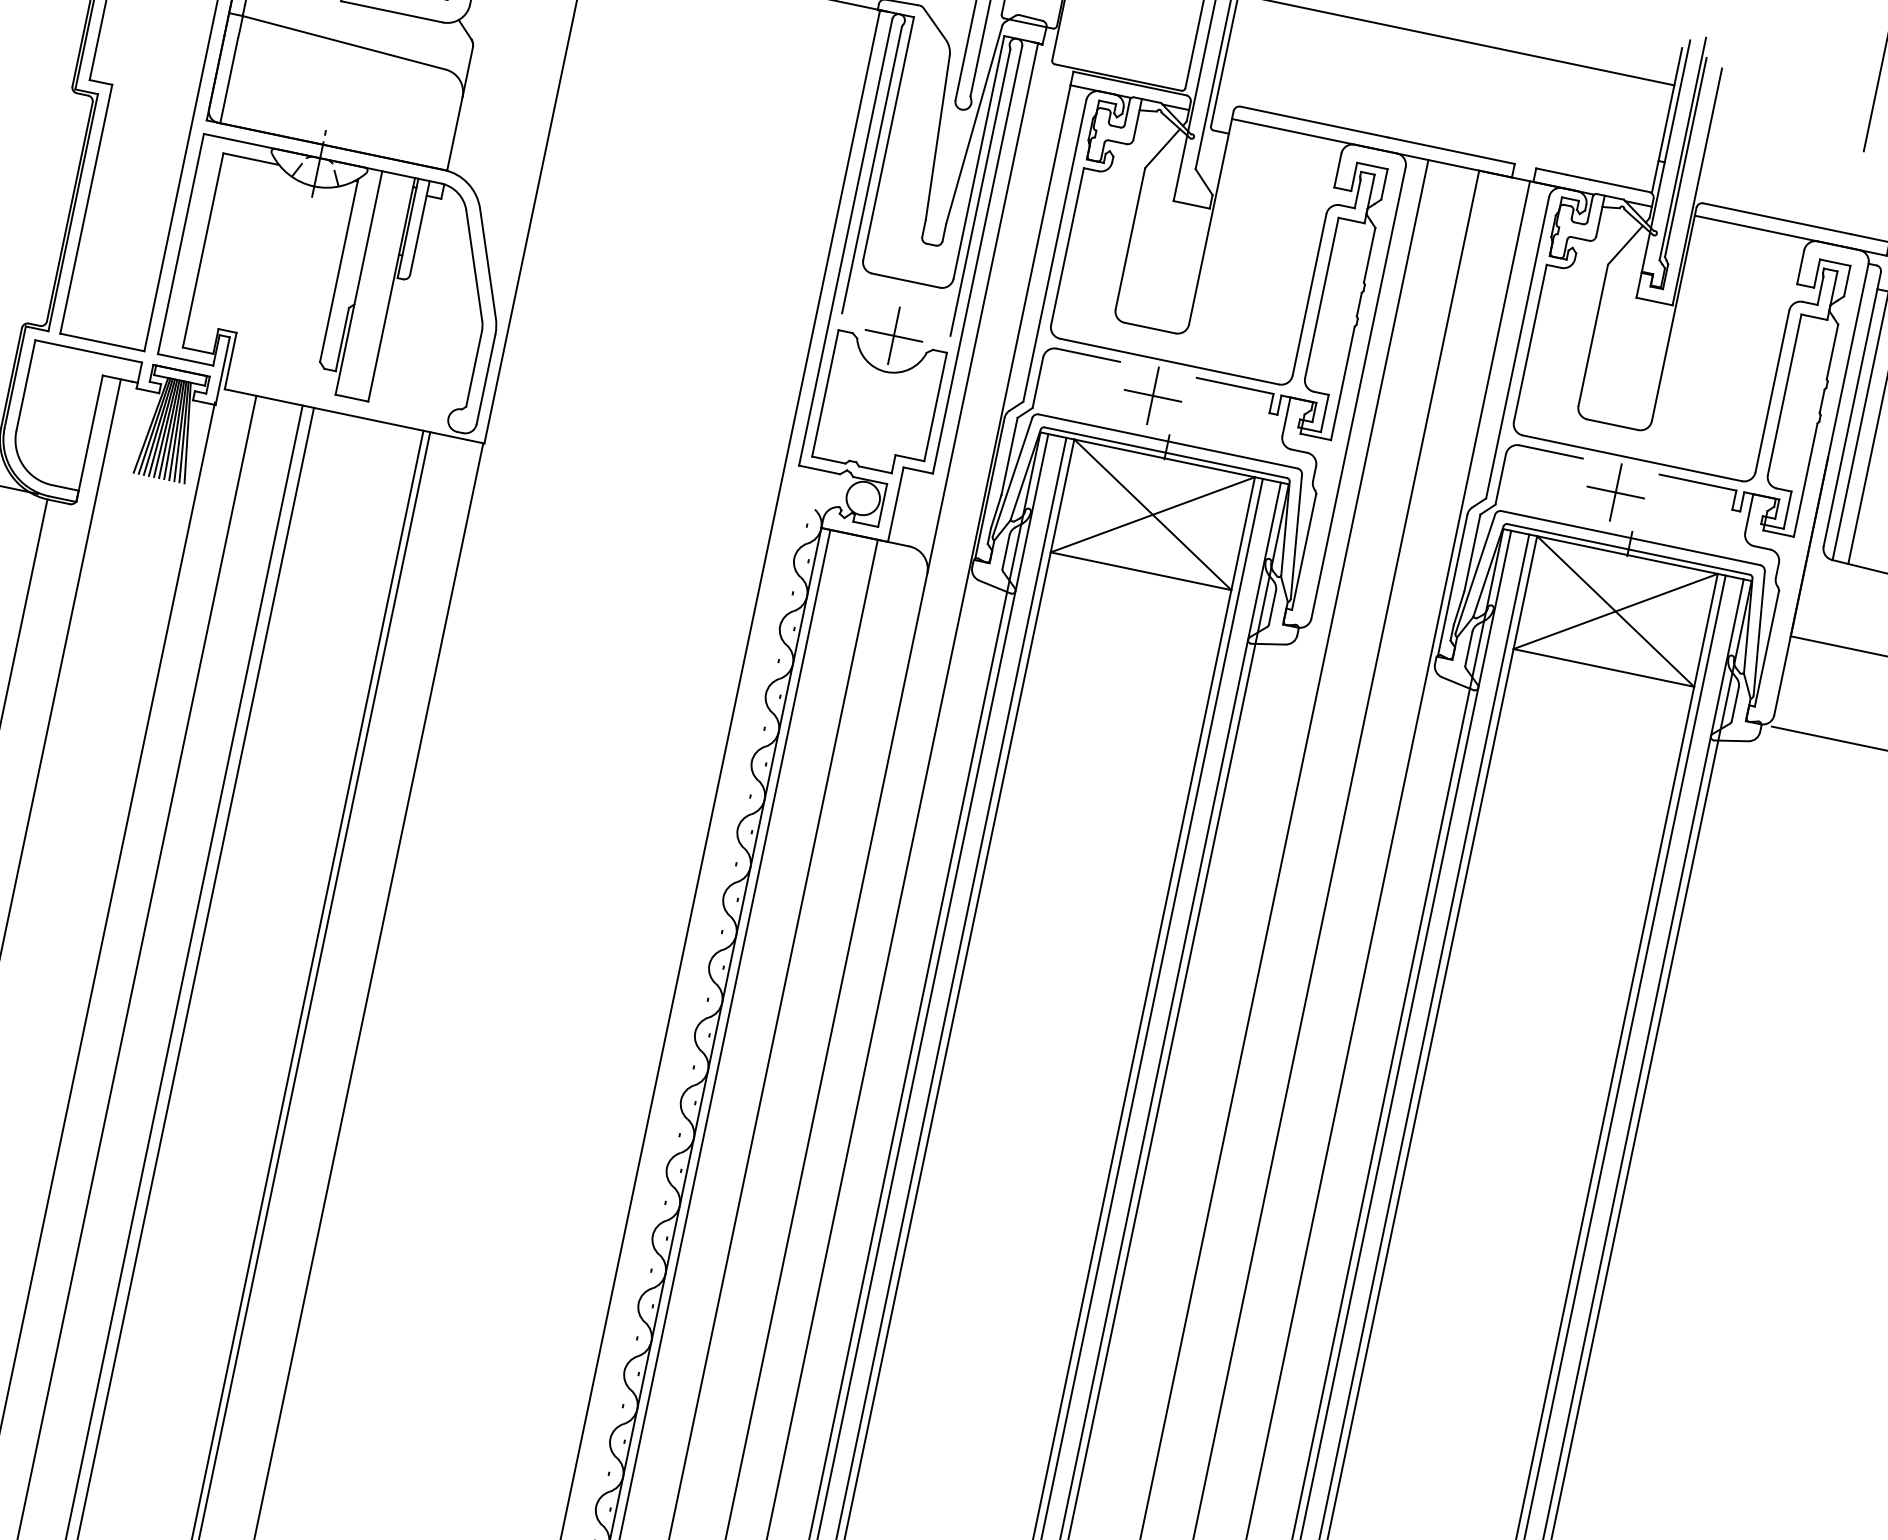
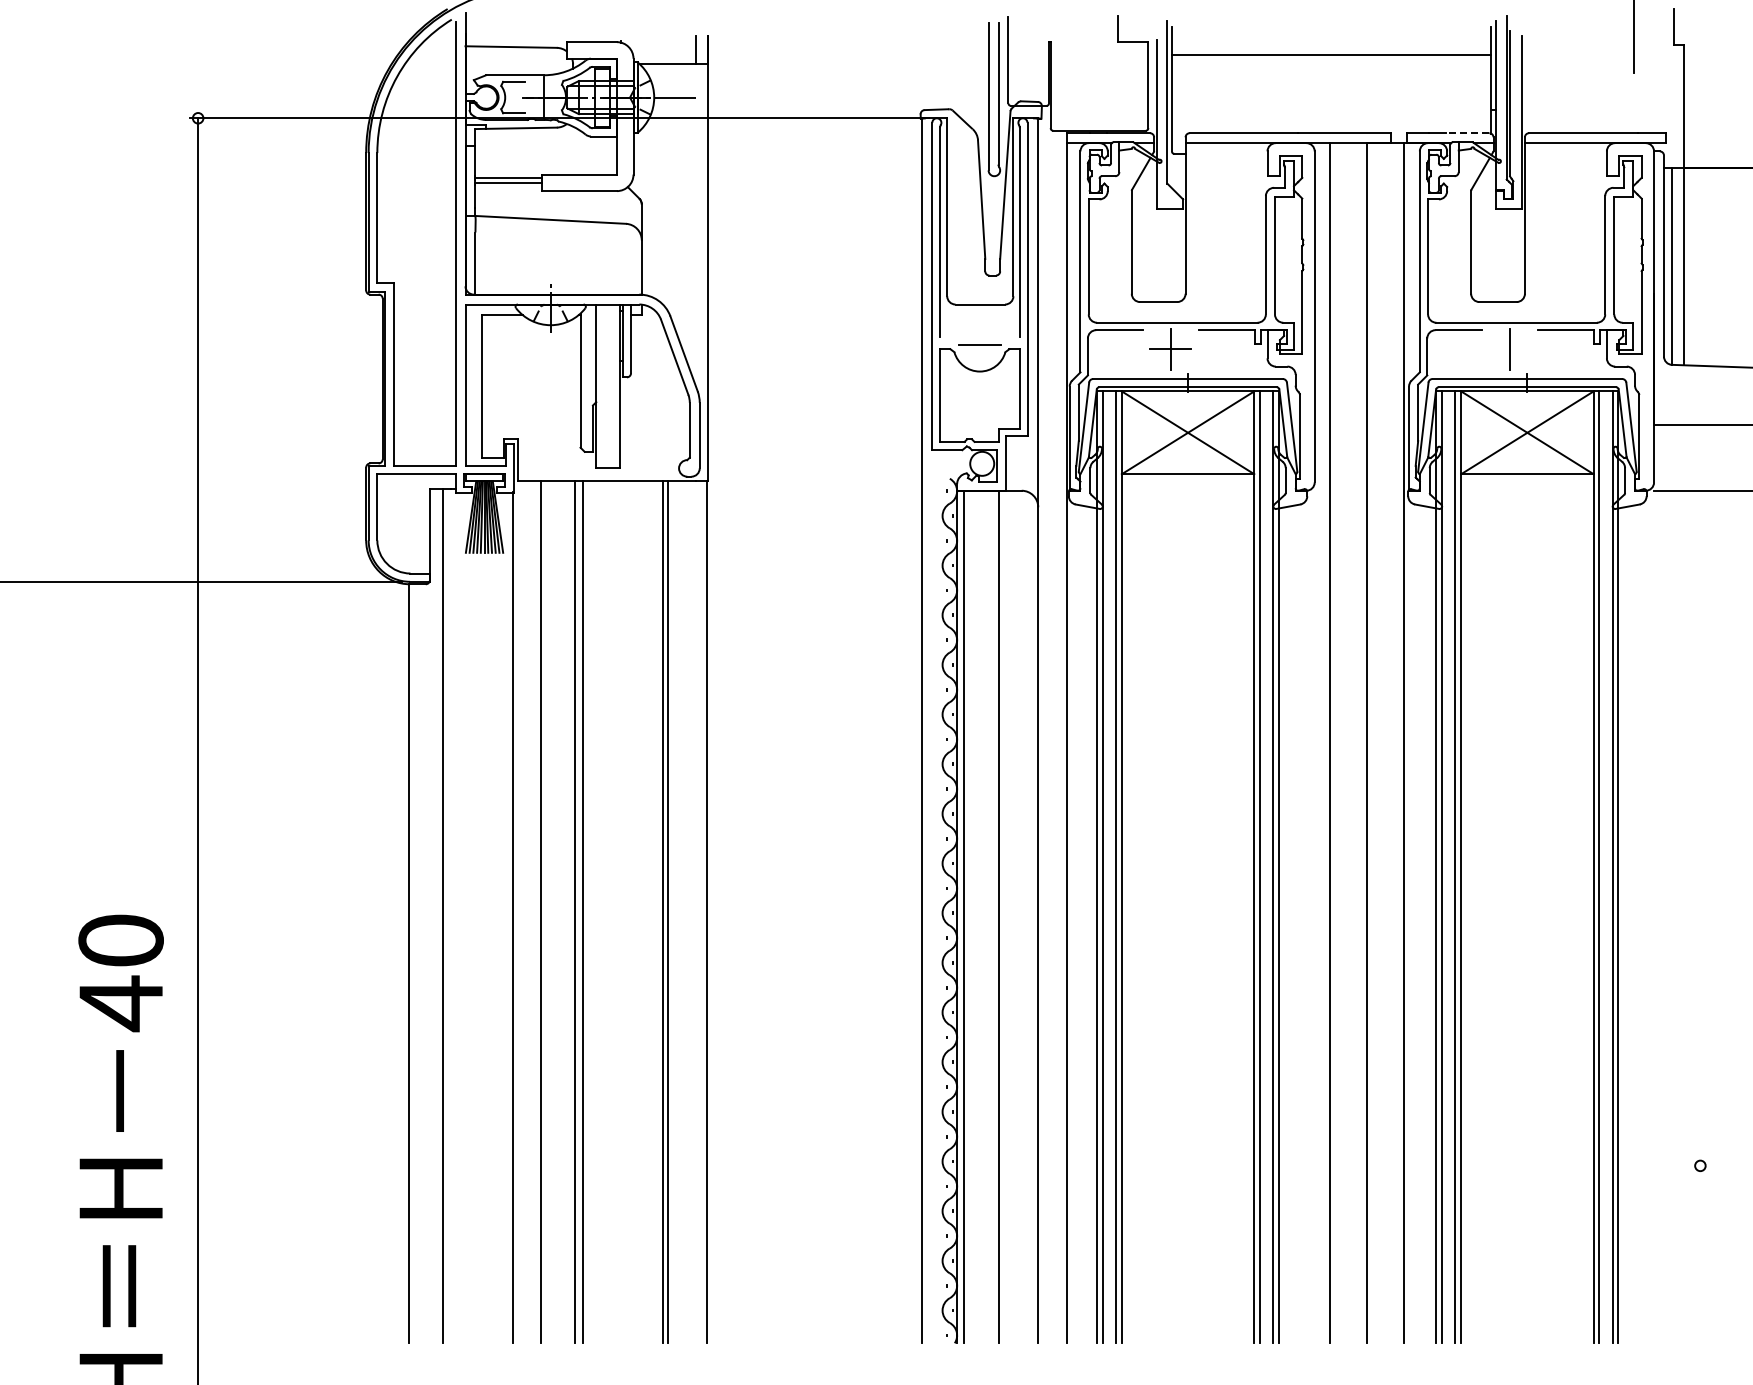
line: (1619, 186) -> (1467, 133), solid -> dashed
line: (893, 334) -> (979, 344), removed
line: (1614, 492) -> (1509, 349), removed

